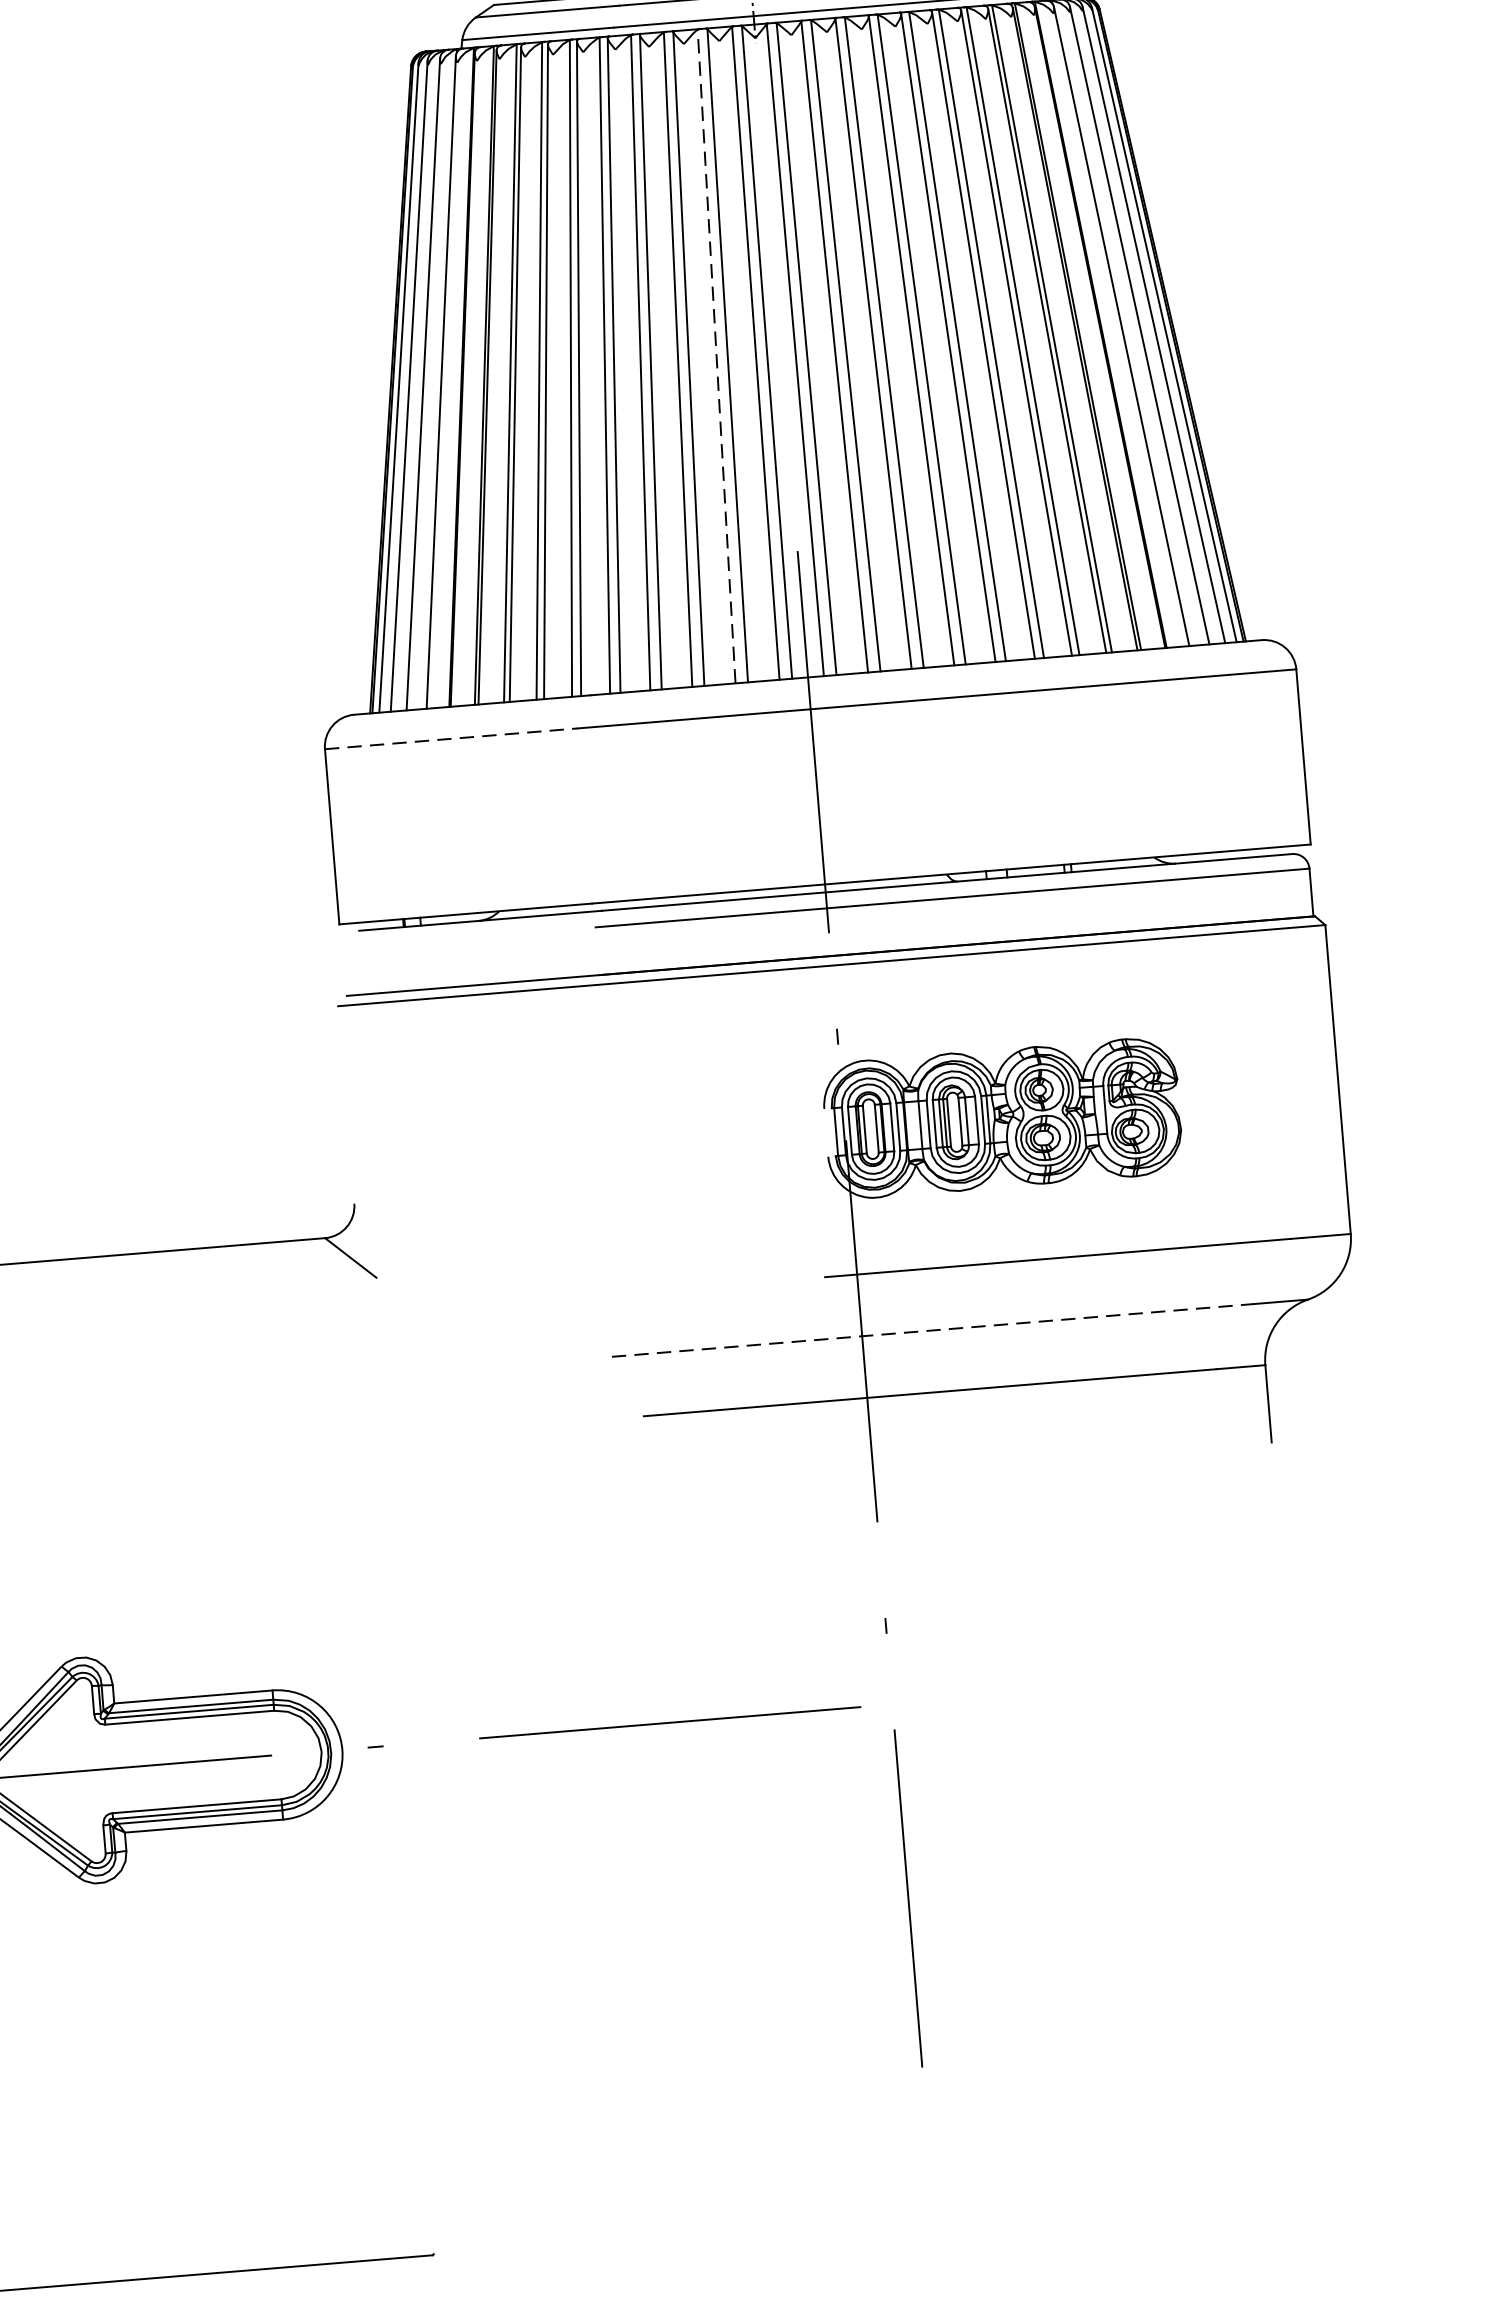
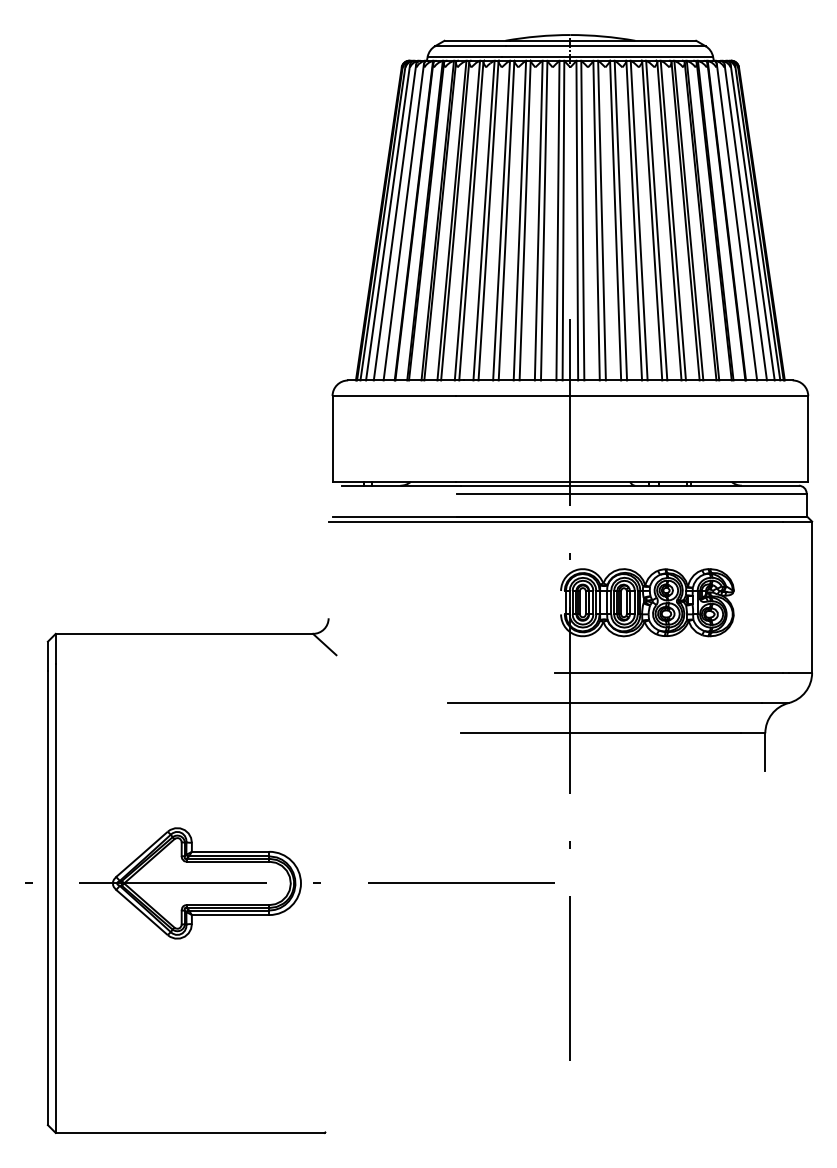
line: (716, 356) -> (538, 220), dashed -> solid
line: (451, 739) -> (394, 396), dashed -> solid
line: (933, 1331) -> (605, 703), dashed -> solid

